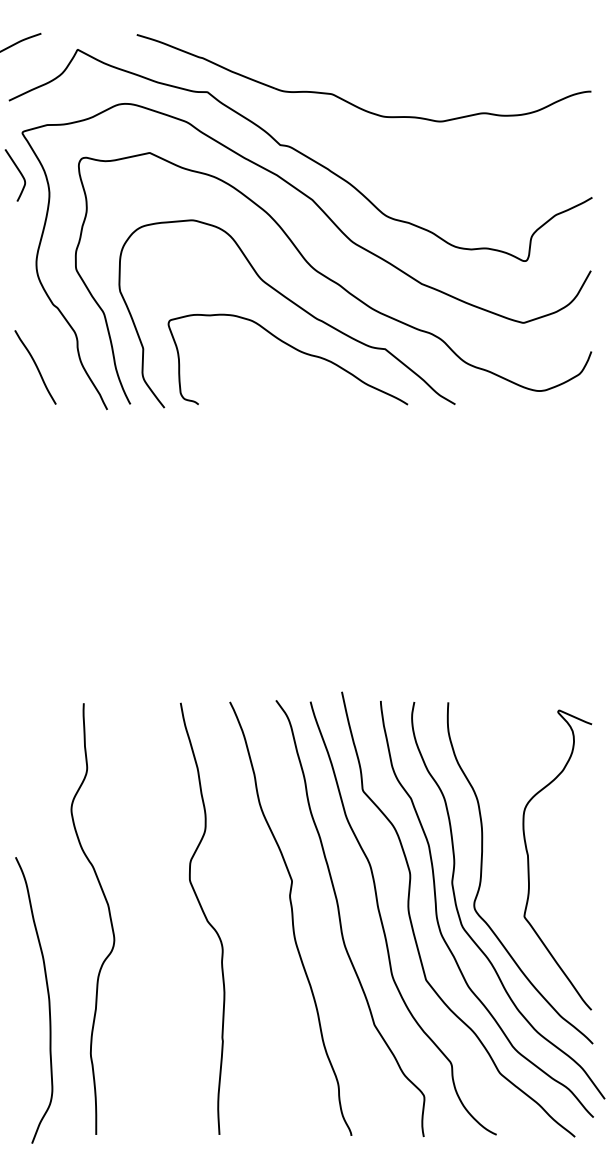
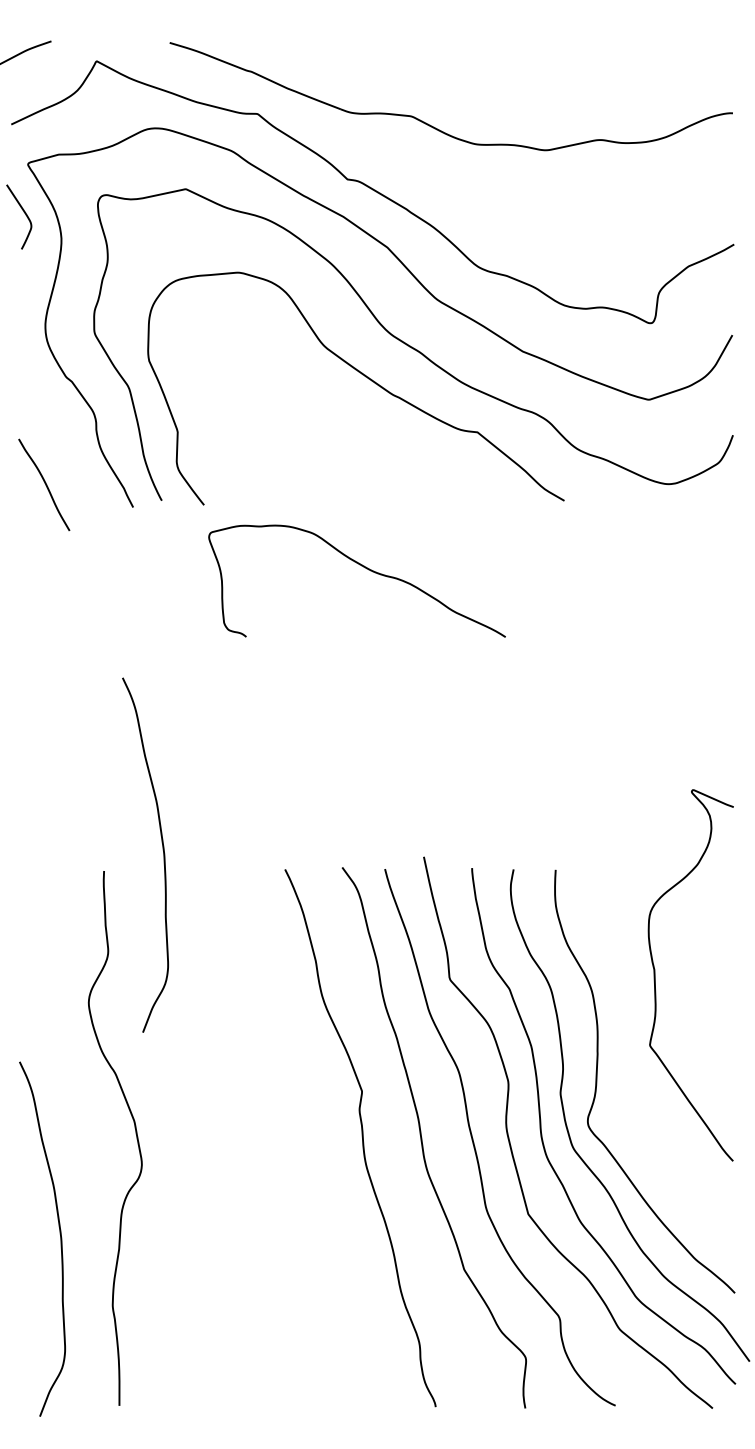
curve: (293, 348) -> (363, 567), moved
curve: (35, 366) -> (44, 483), moved
curve: (130, 686) -> (162, 850), added
curve: (528, 860) -> (655, 975), moved
curve: (204, 916) -> (253, 1135), removed

